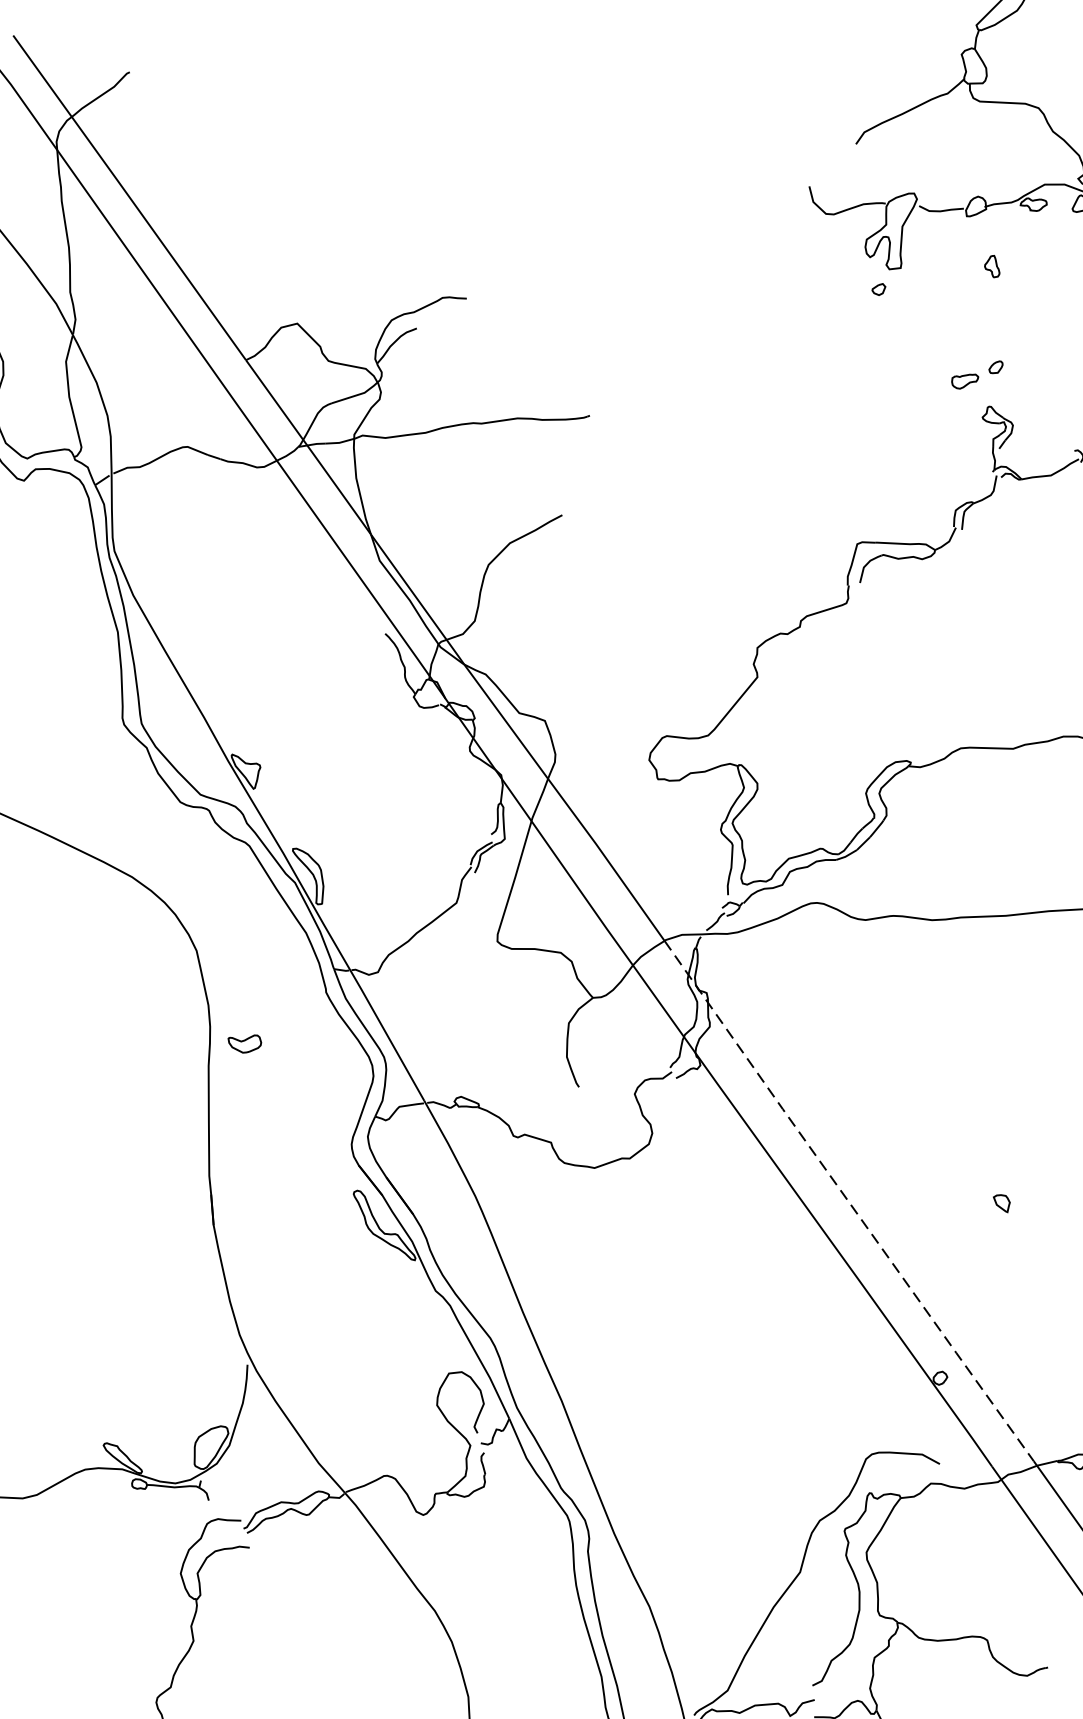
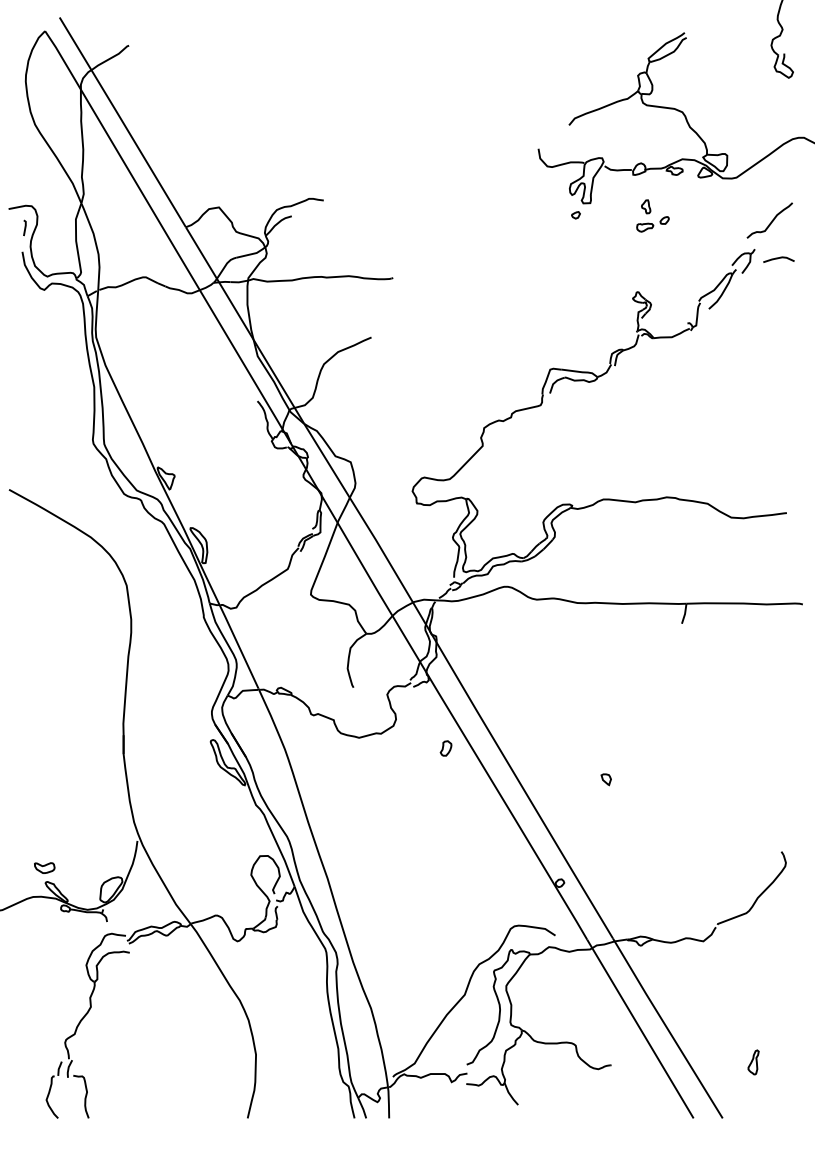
part: (976, 375) -> (652, 224), moved
part: (244, 1043) -> (44, 867), moved
part: (736, 1174) -> (445, 748), added
line: (848, 1202) -> (512, 771), dashed -> solid

